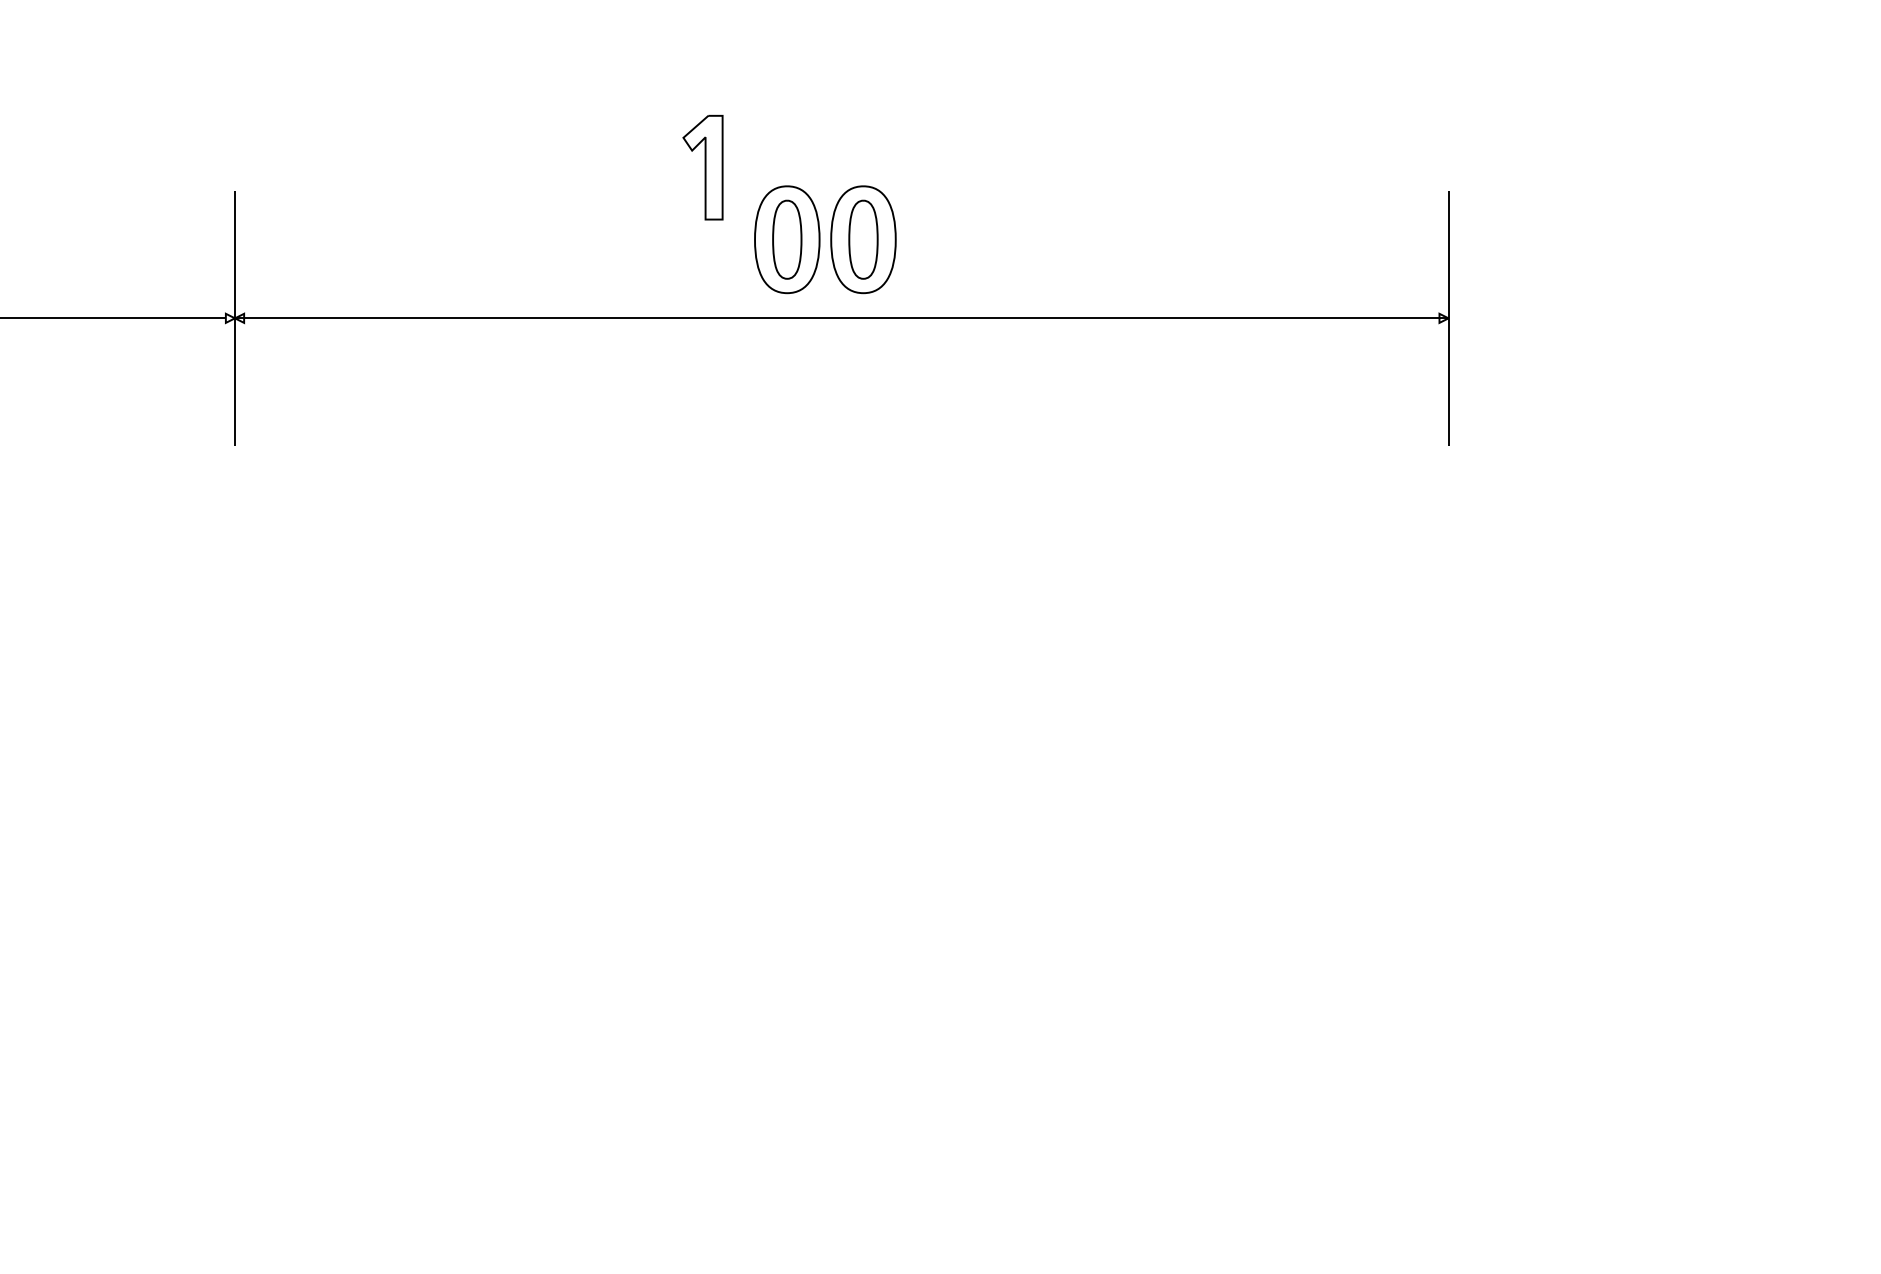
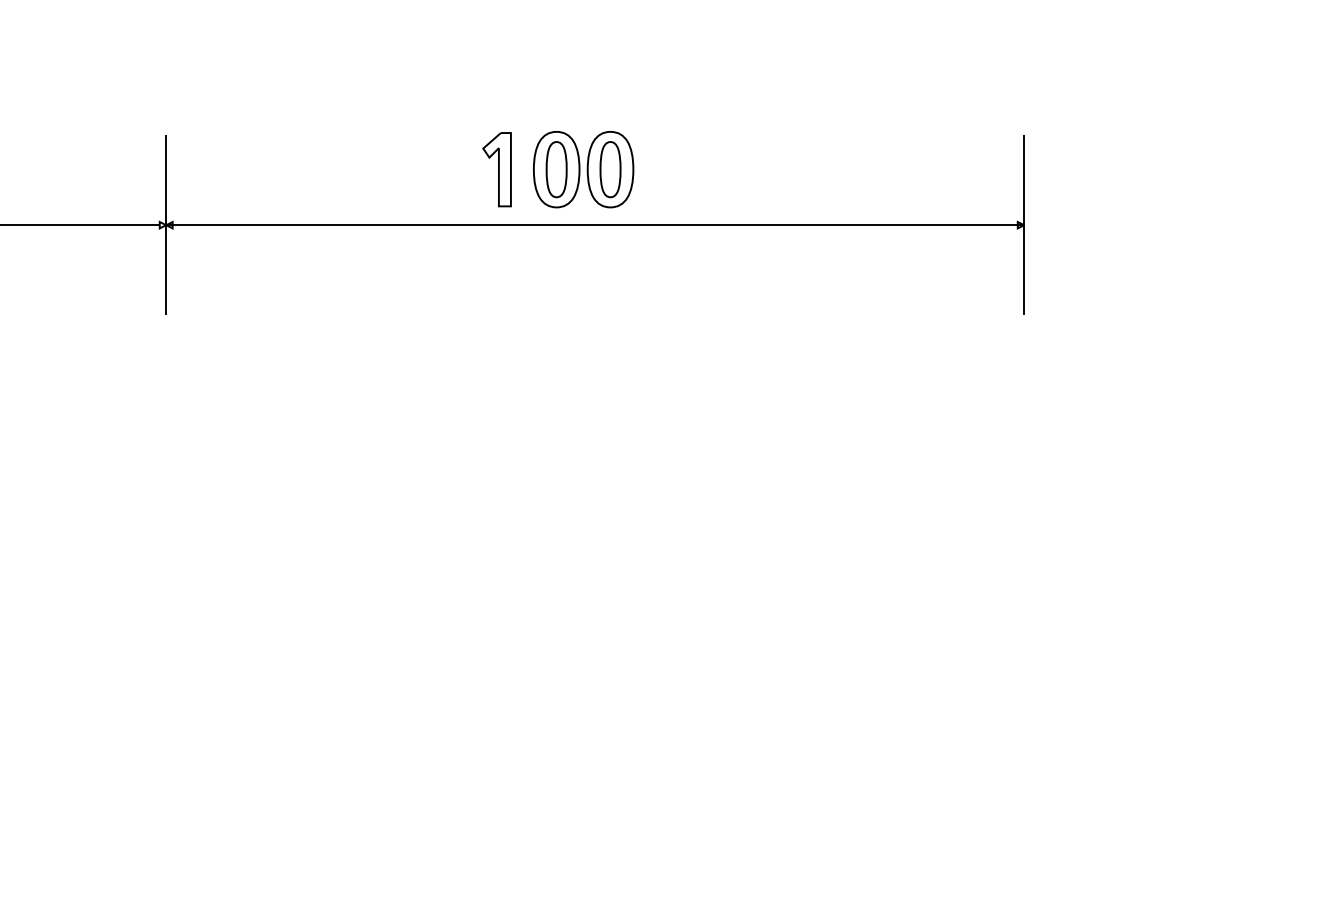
part: (702, 167) -> (496, 169), moved

